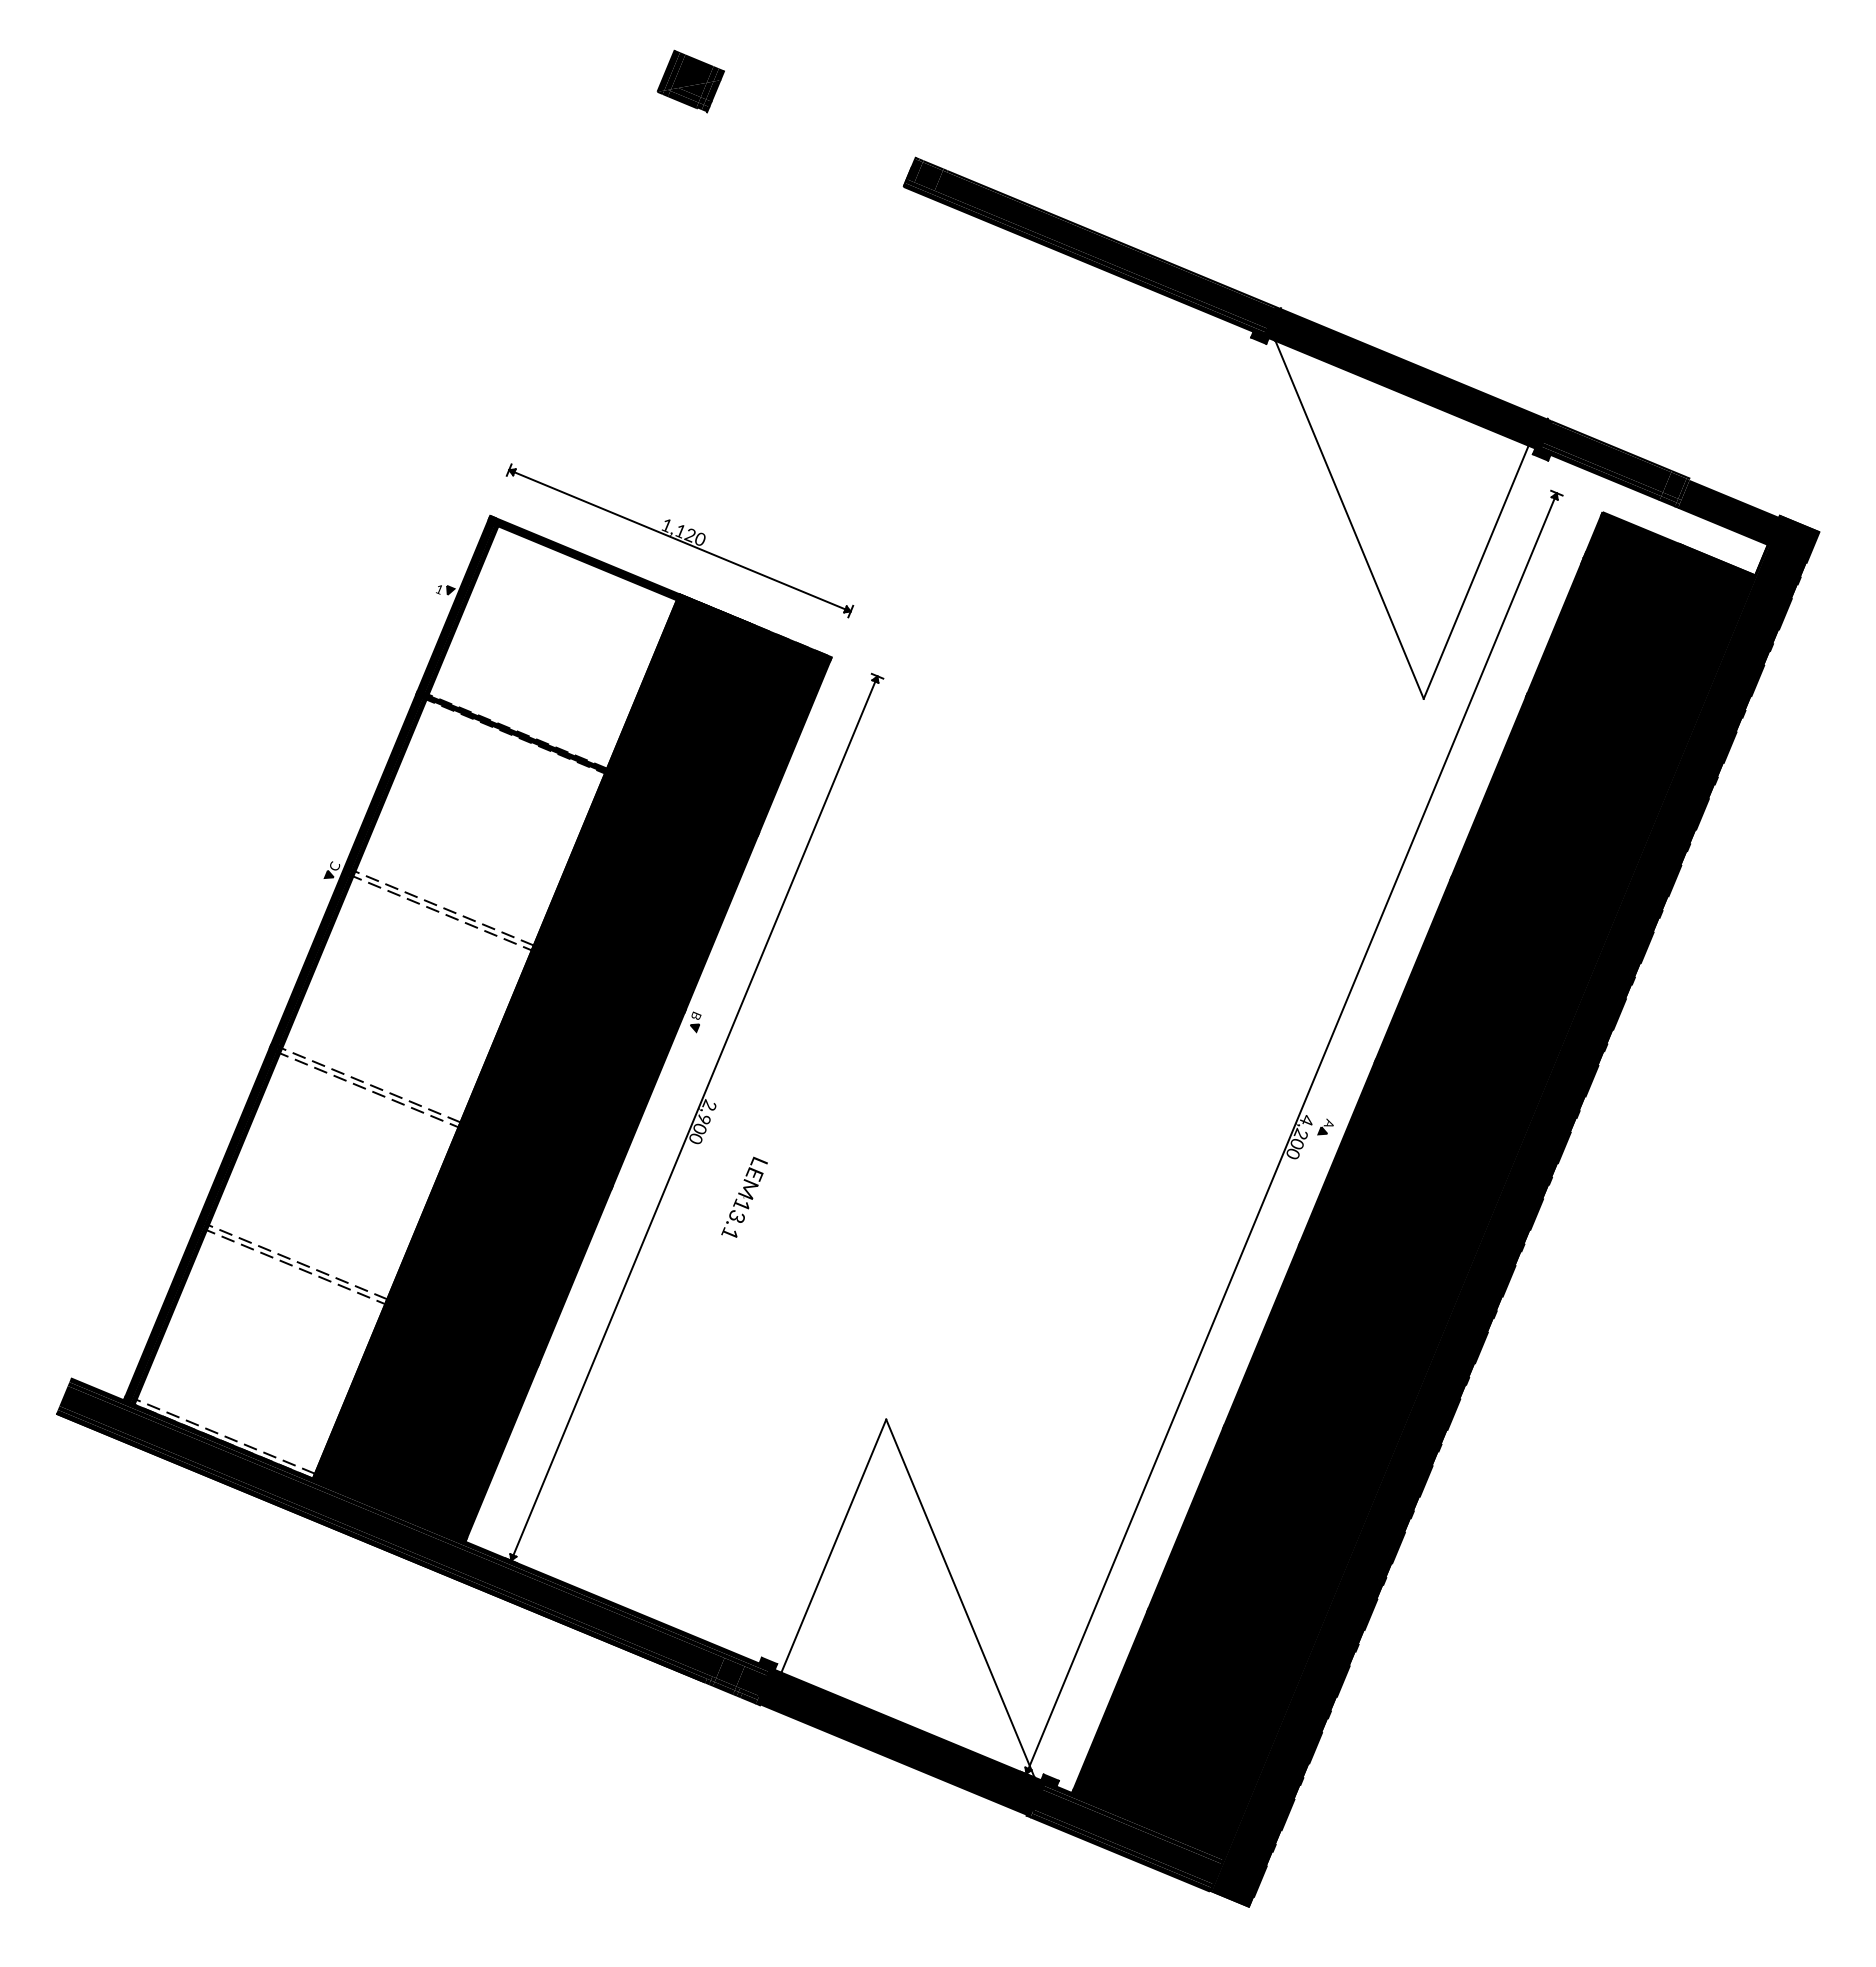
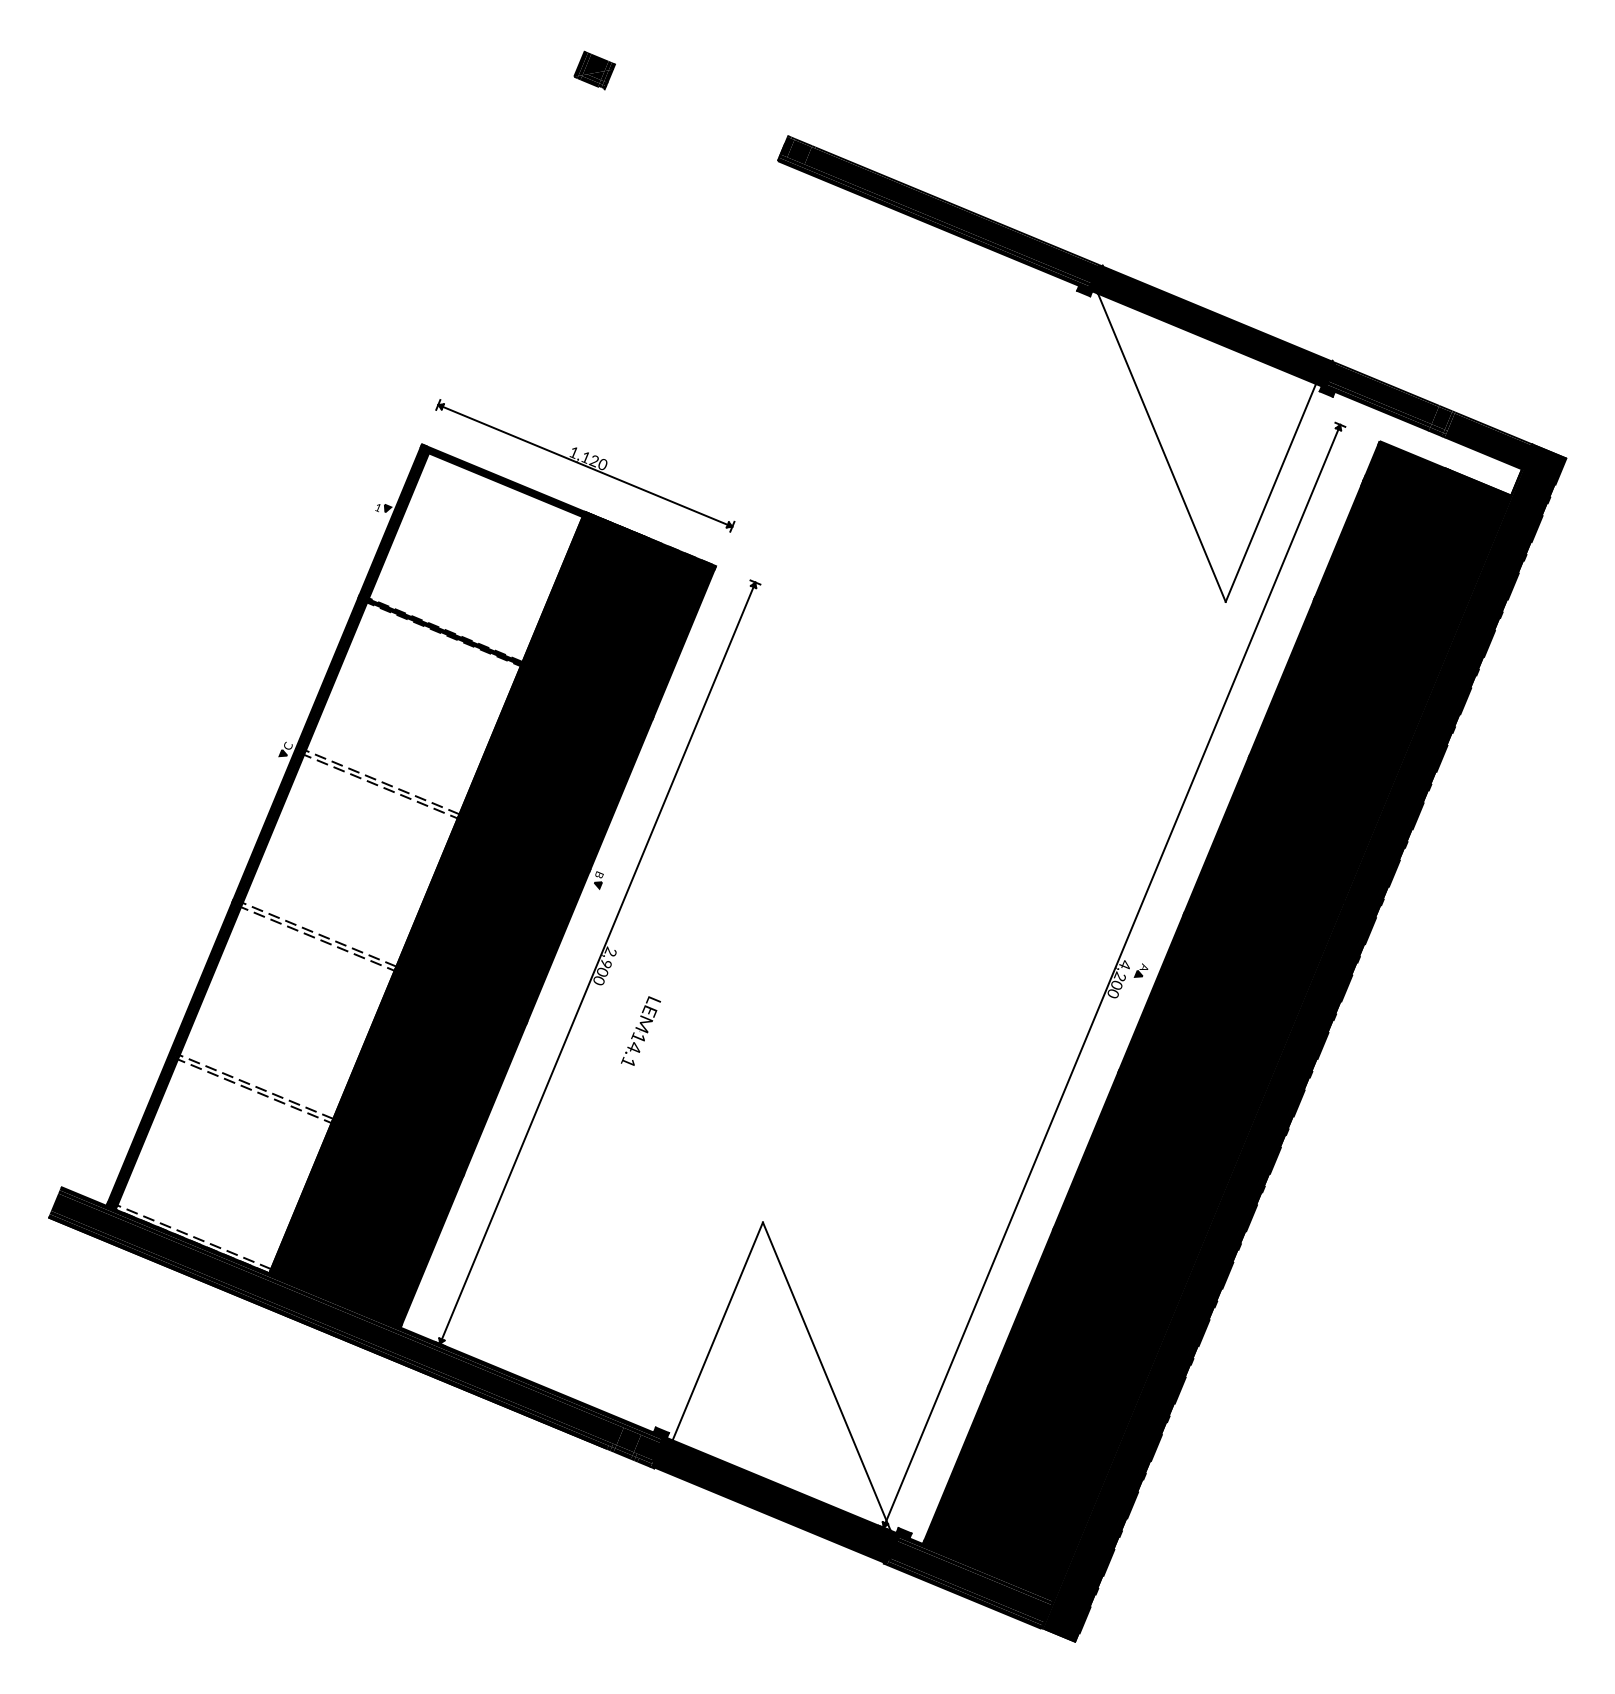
part: (690, 81) -> (594, 70), size x0.71
fill: (1734, 497) -> (1493, 428), added
text: (736, 1216) -> (634, 1047), LEM13.1 -> LEM14.1

